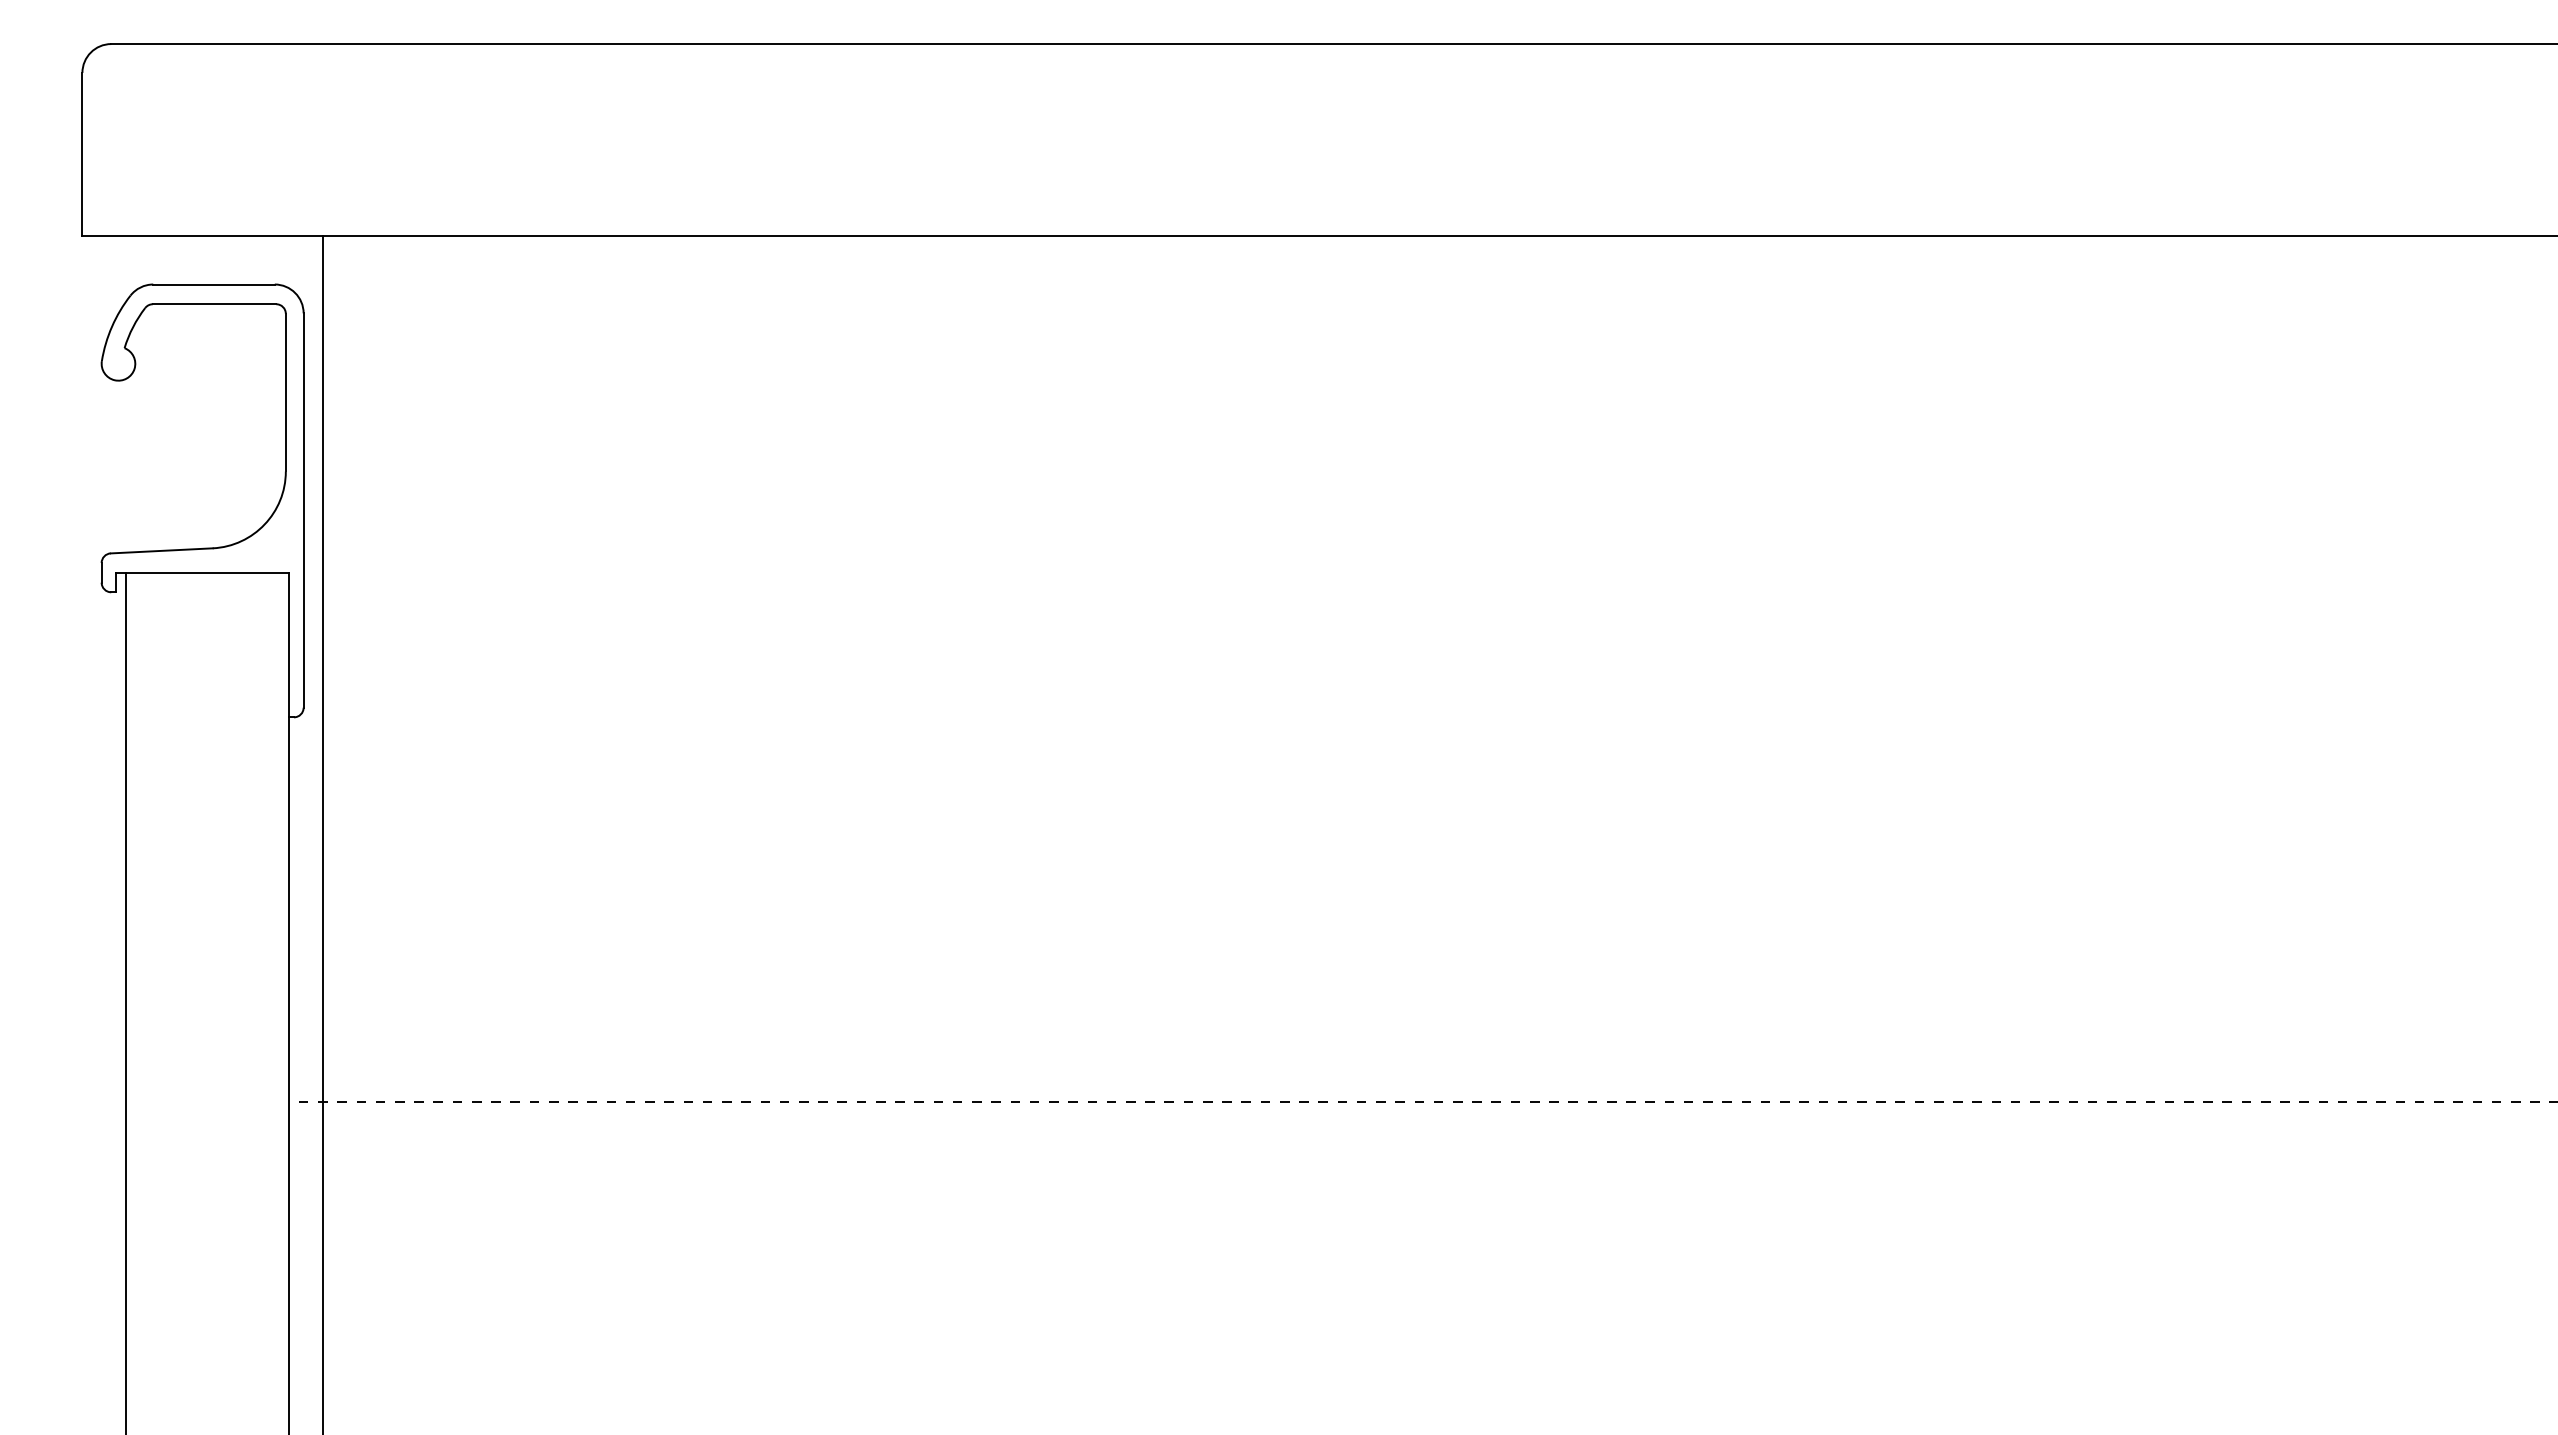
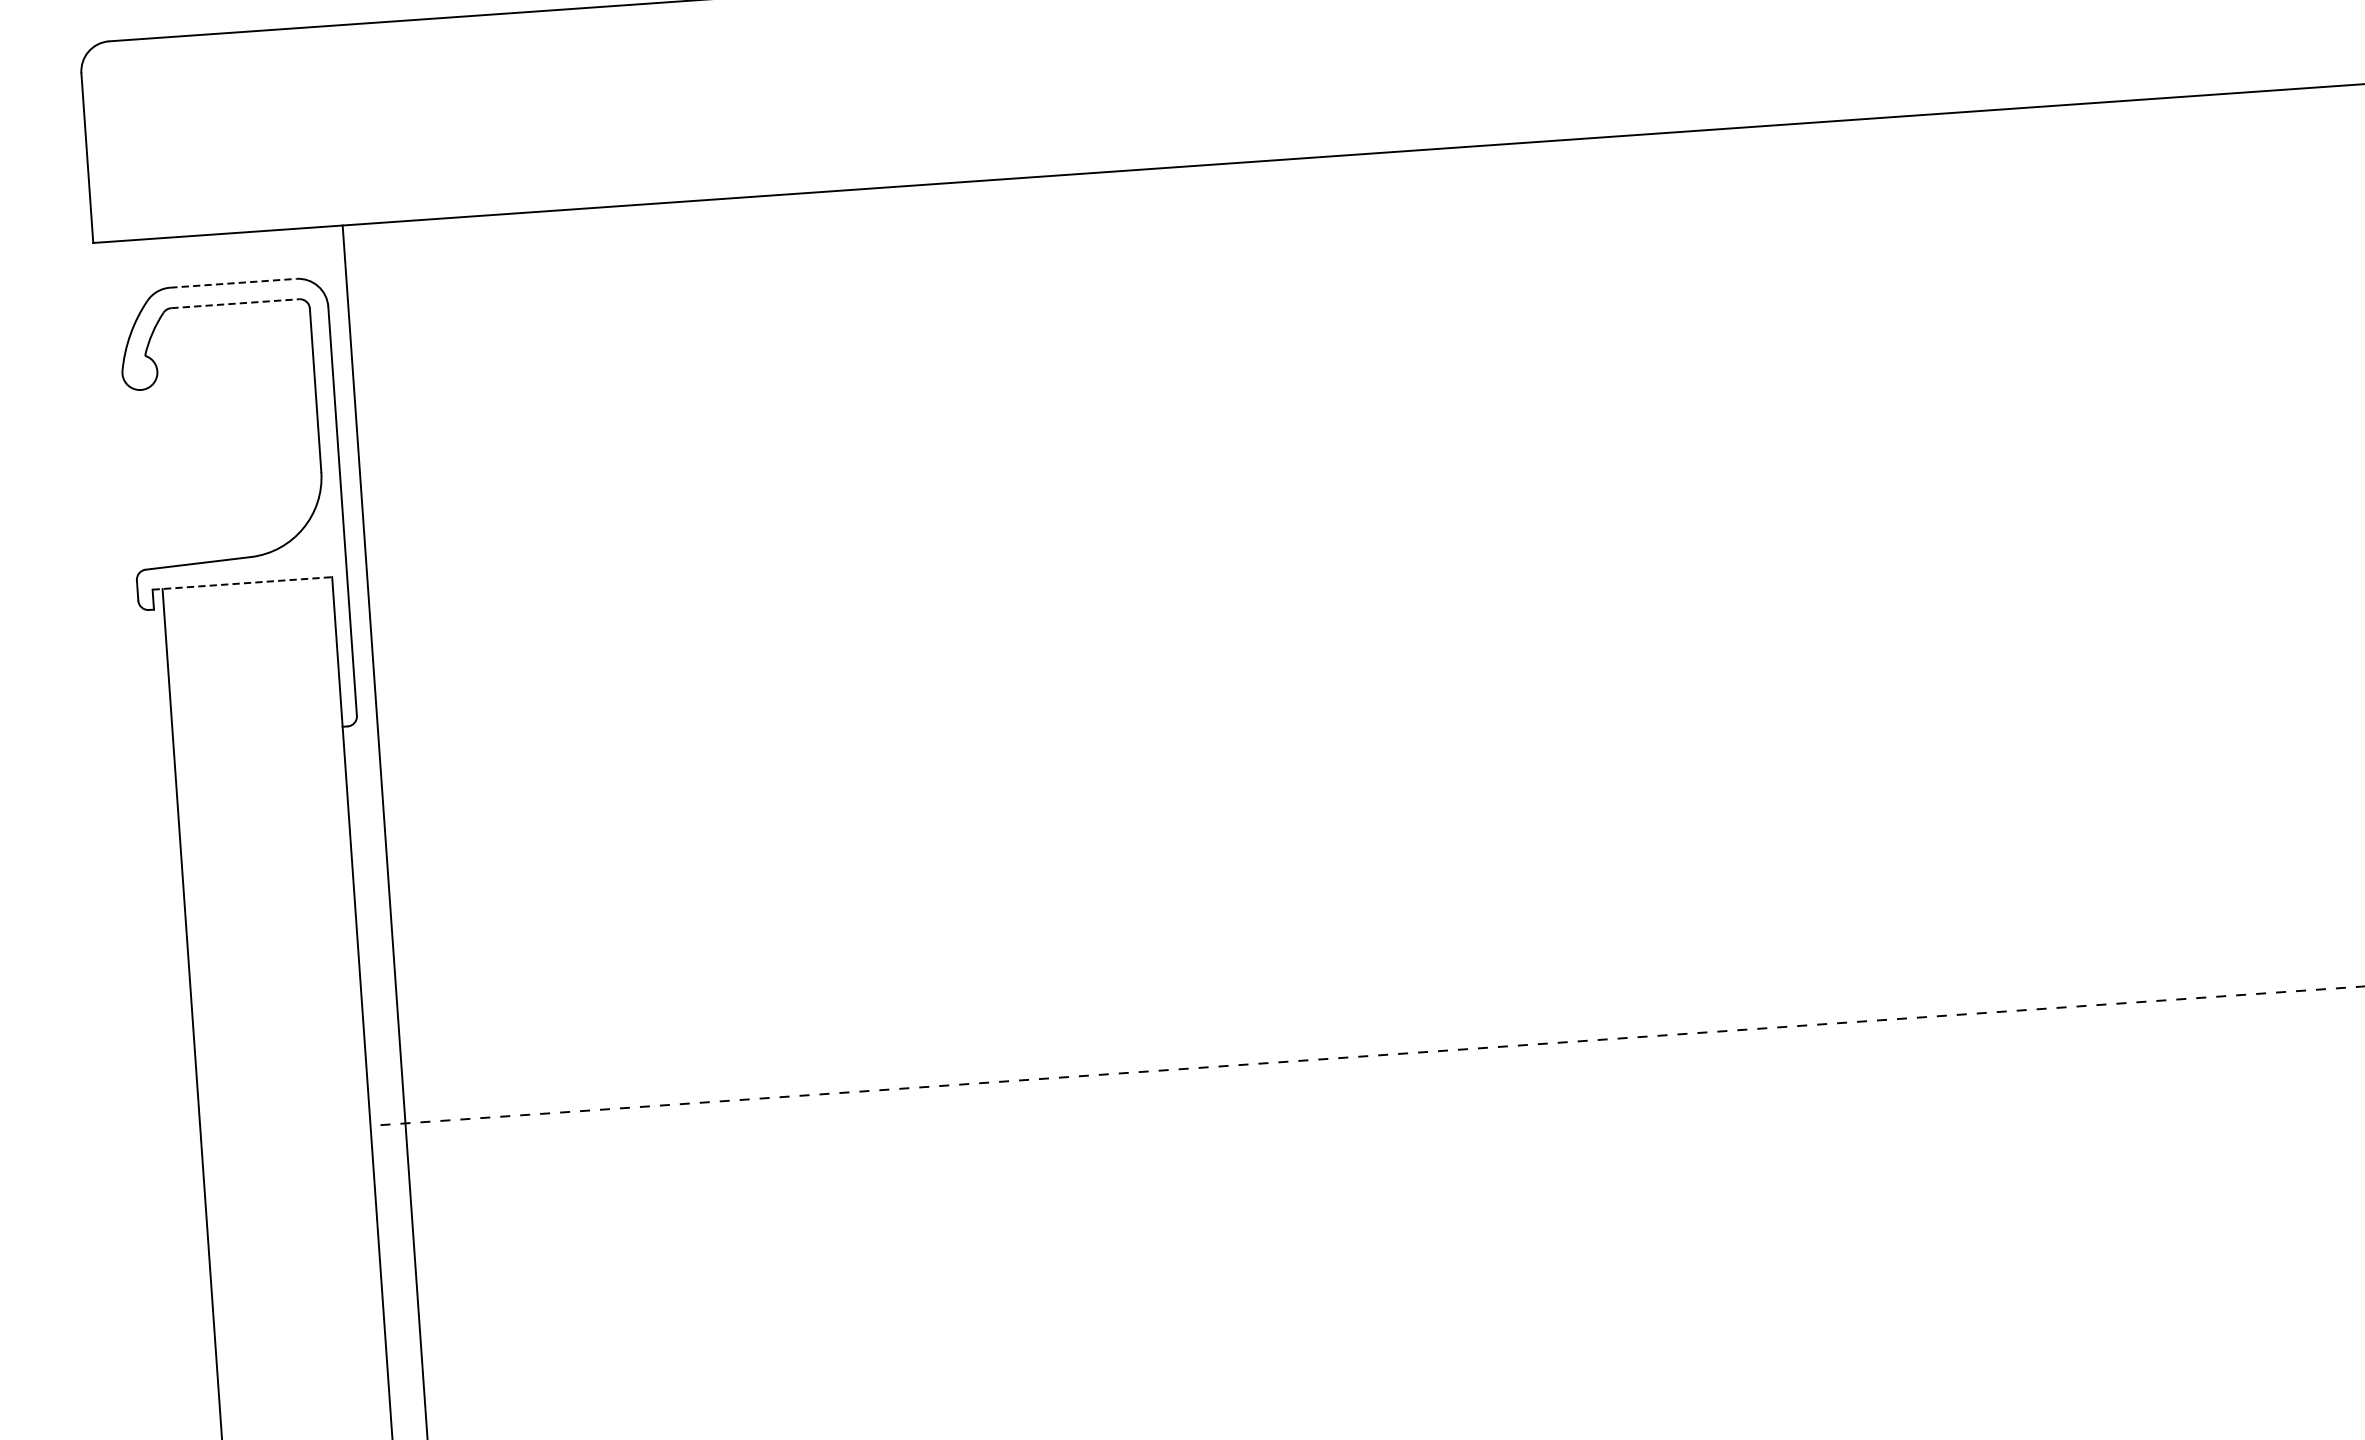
line: (214, 284) -> (233, 283), solid -> dashed
line: (214, 304) -> (235, 303), solid -> dashed
line: (202, 573) -> (242, 583), solid -> dashed

